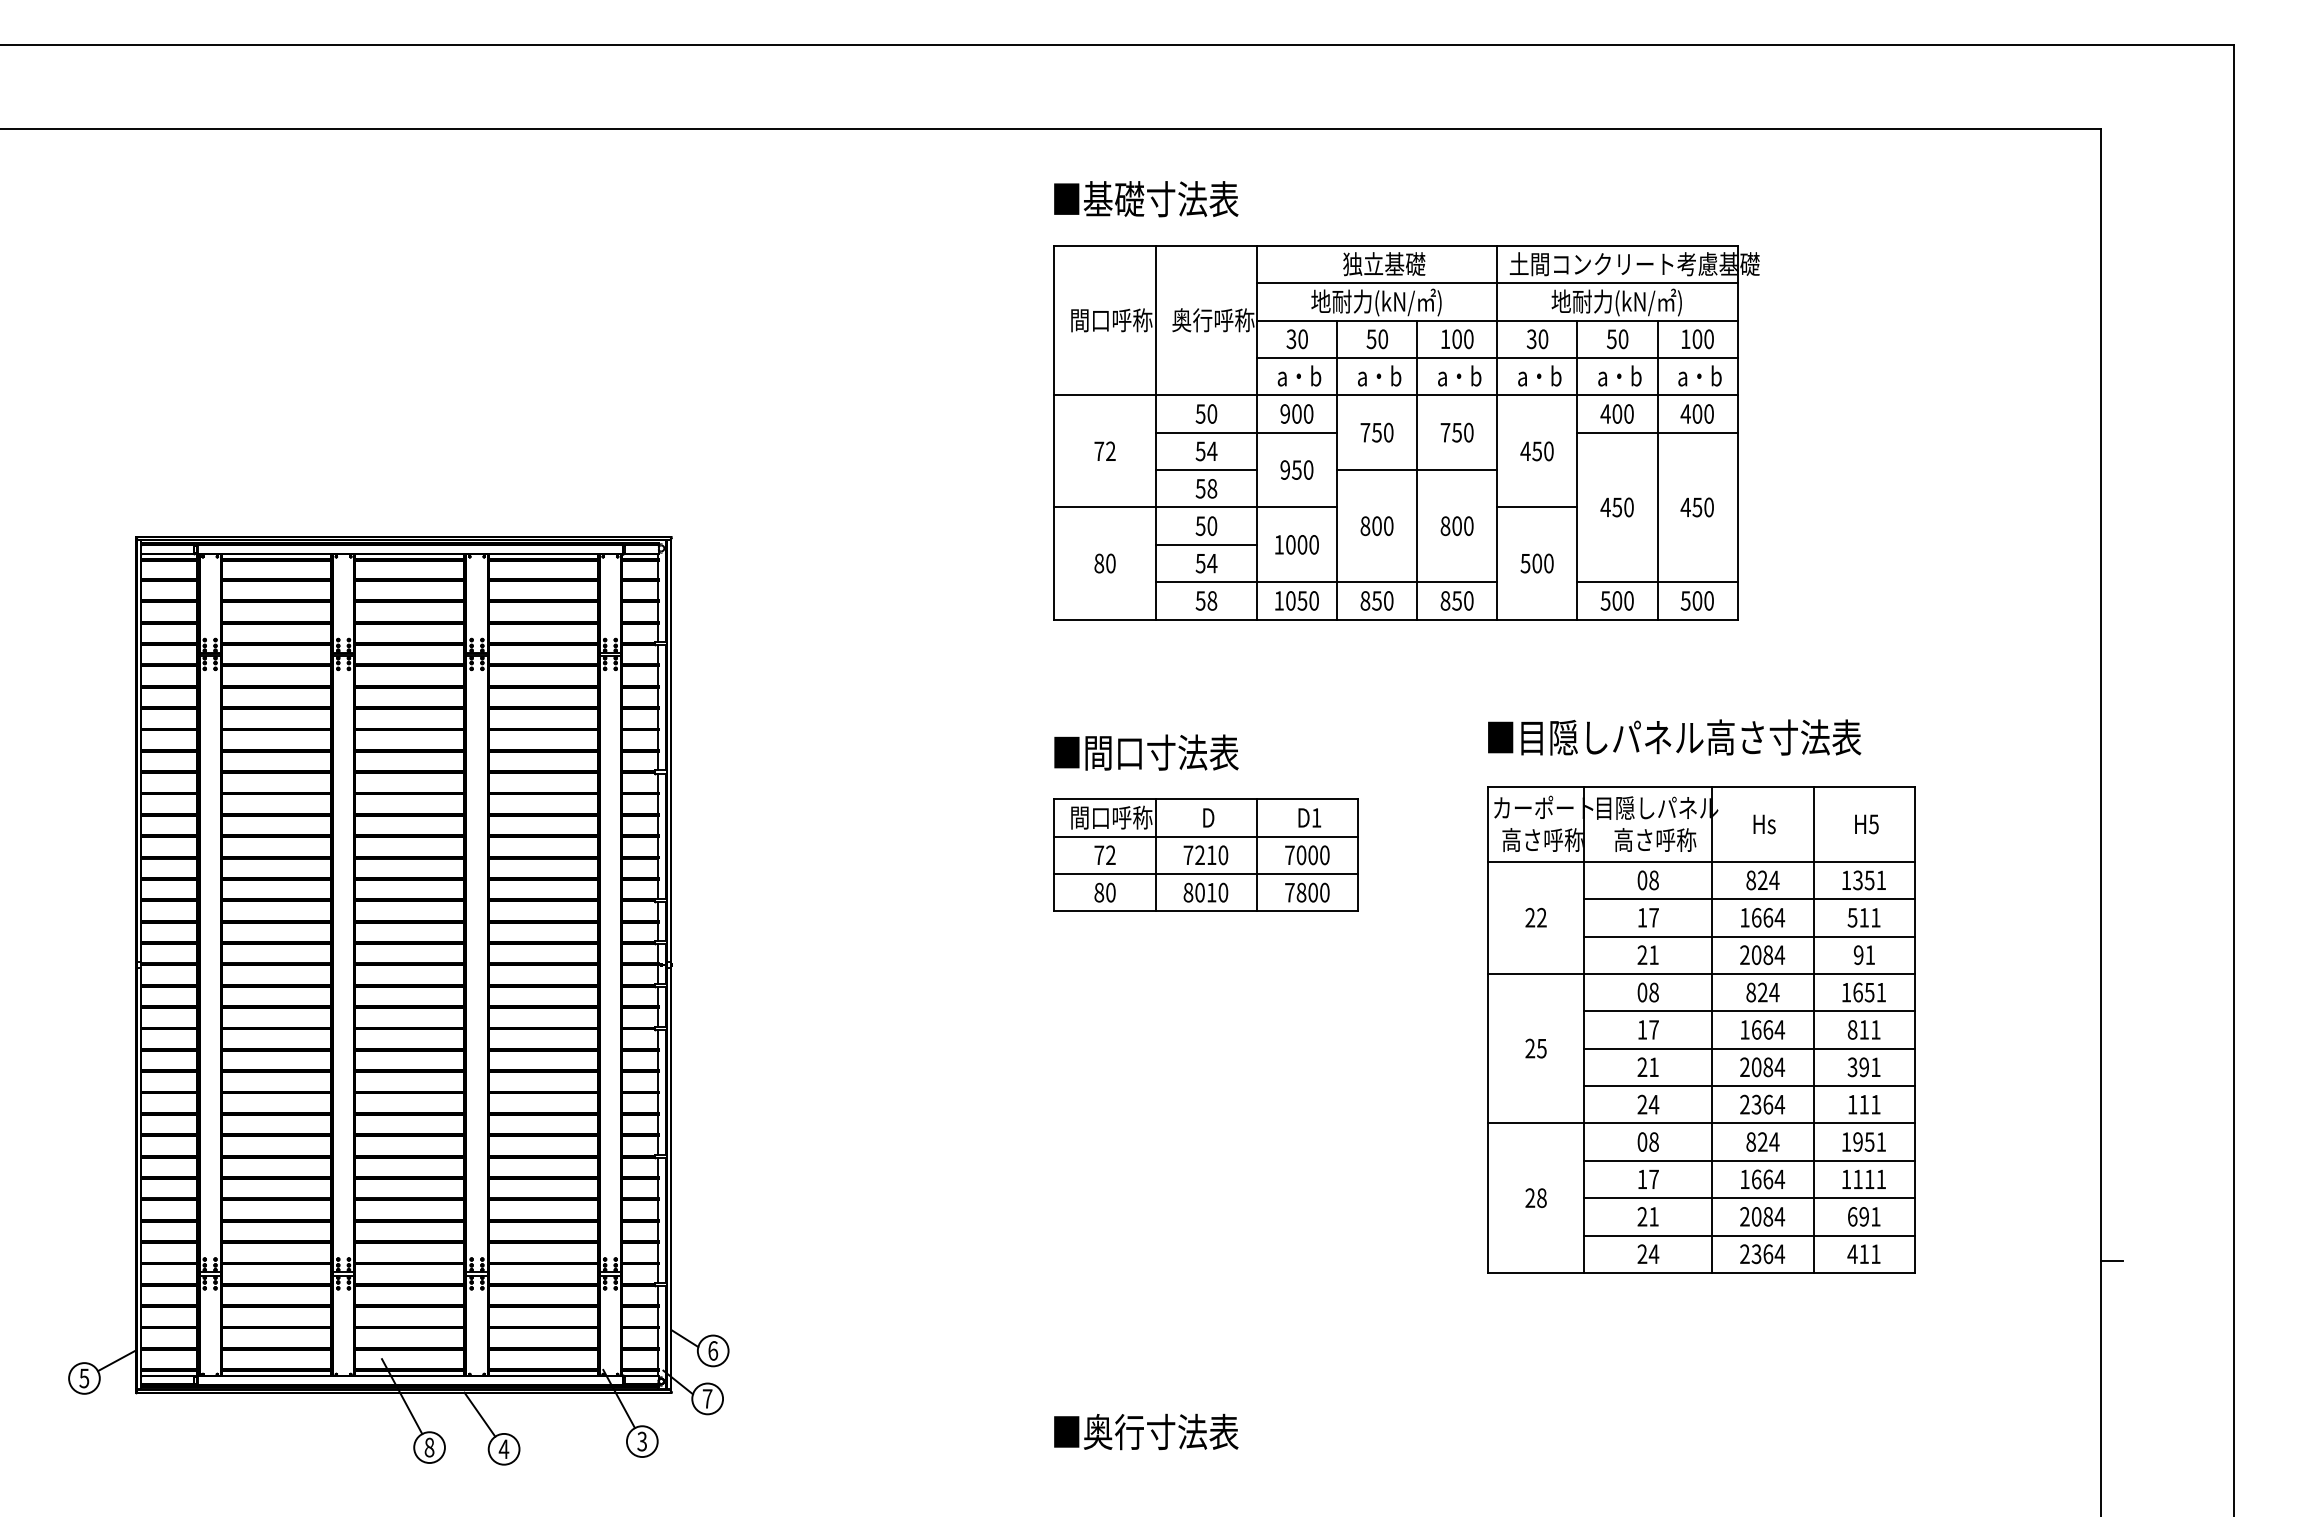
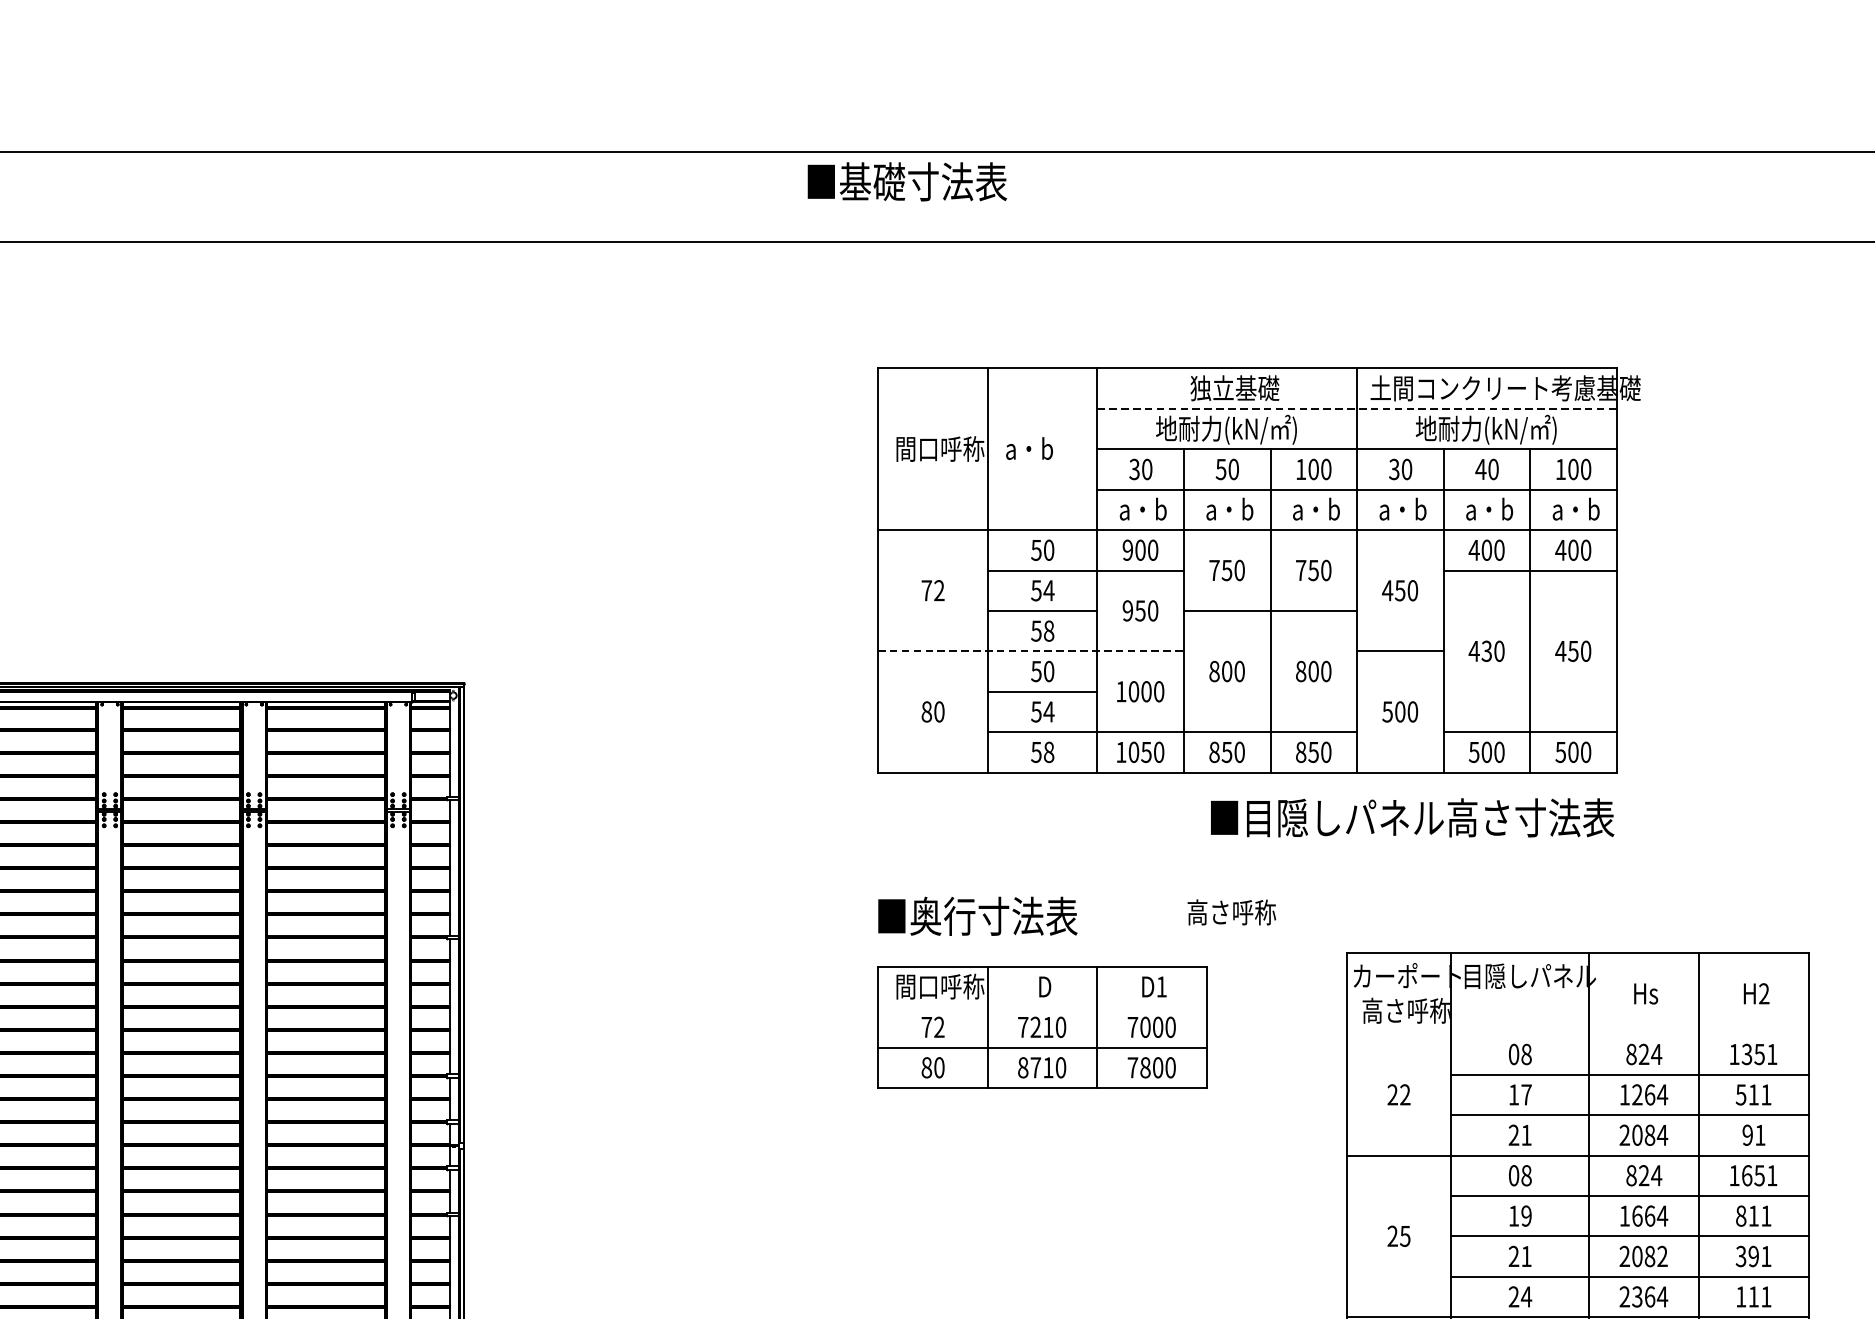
text: (1146, 199) -> (907, 182), moved
line: (1497, 283) -> (1357, 409), solid -> dashed
text: (1213, 320) -> (1050, 449), 奥行呼称 -> a・b
text: (1611, 339) -> (1480, 469), 50 -> 40
text: (1617, 506) -> (1487, 650), 450 -> 430
line: (1195, 507) -> (1030, 651), solid -> dashed
text: (1674, 737) -> (1412, 817), moved
text: (1114, 752) -> (943, 916), ■間口寸法表 -> ■奥行寸法表
text: (1873, 824) -> (1763, 994), H5 -> H2
line: (1206, 836) -> (1042, 1007), removed
text: (1655, 839) -> (1231, 911), moved
line: (1701, 861) -> (1577, 1034), removed
text: (1199, 892) -> (1035, 1067), 8010 -> 8710
text: (1756, 917) -> (1637, 1094), 1664 -> 1264
text: (1653, 1029) -> (1525, 1215), 17 -> 19
text: (1779, 1066) -> (1662, 1255), 2084 -> 2082

